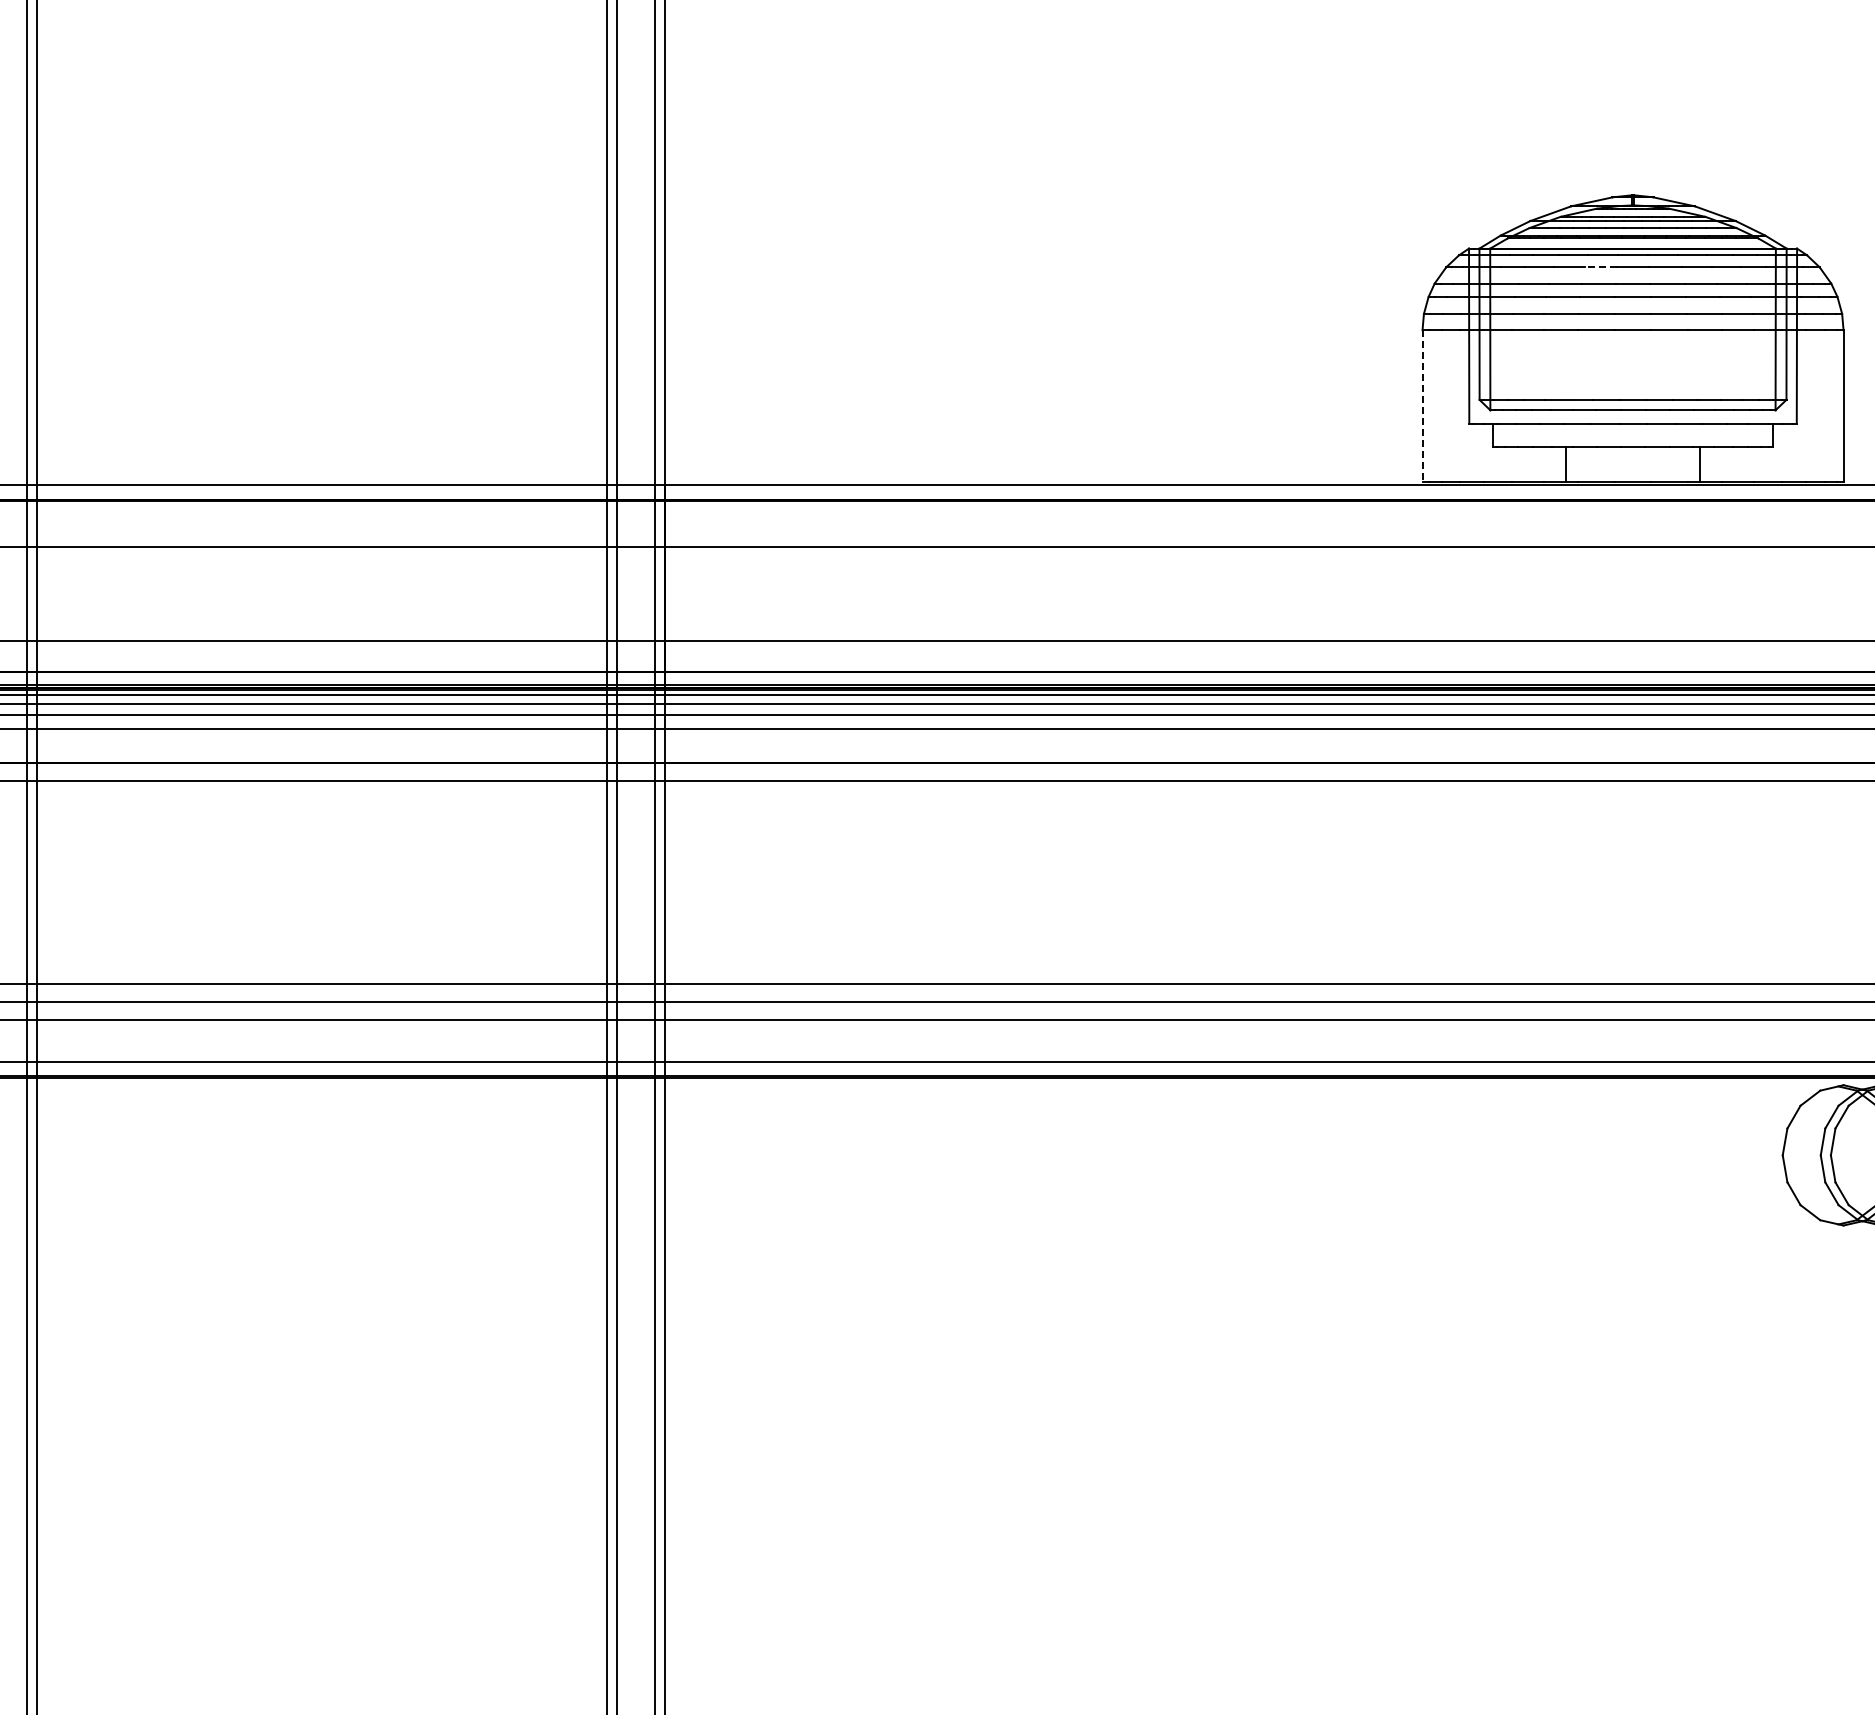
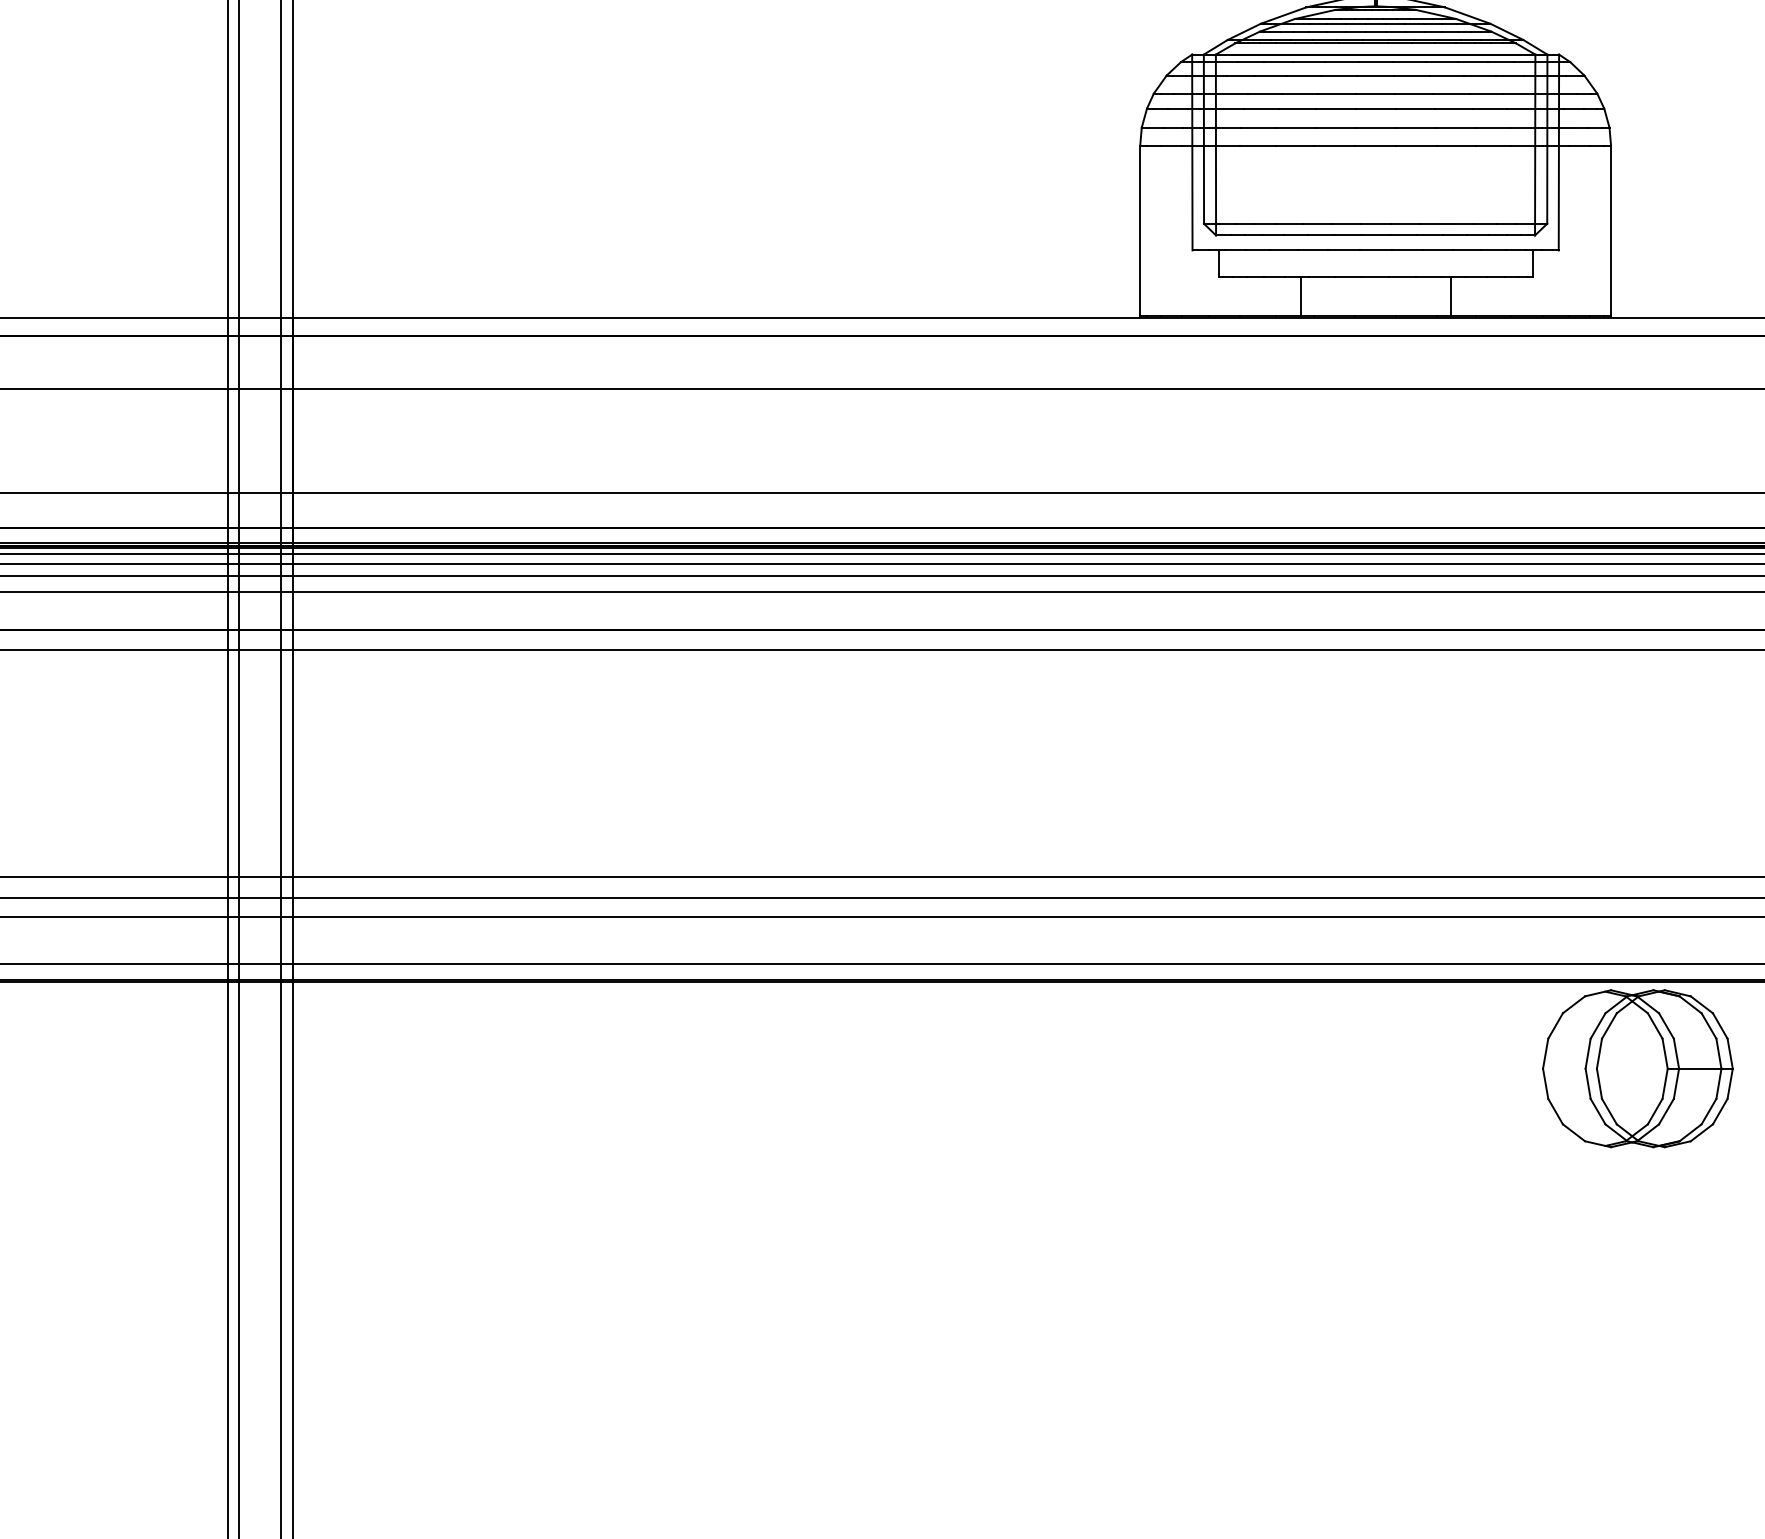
line: (1600, 267) -> (1339, 75), dashed -> solid
line: (1422, 406) -> (1140, 231), dashed -> solid

